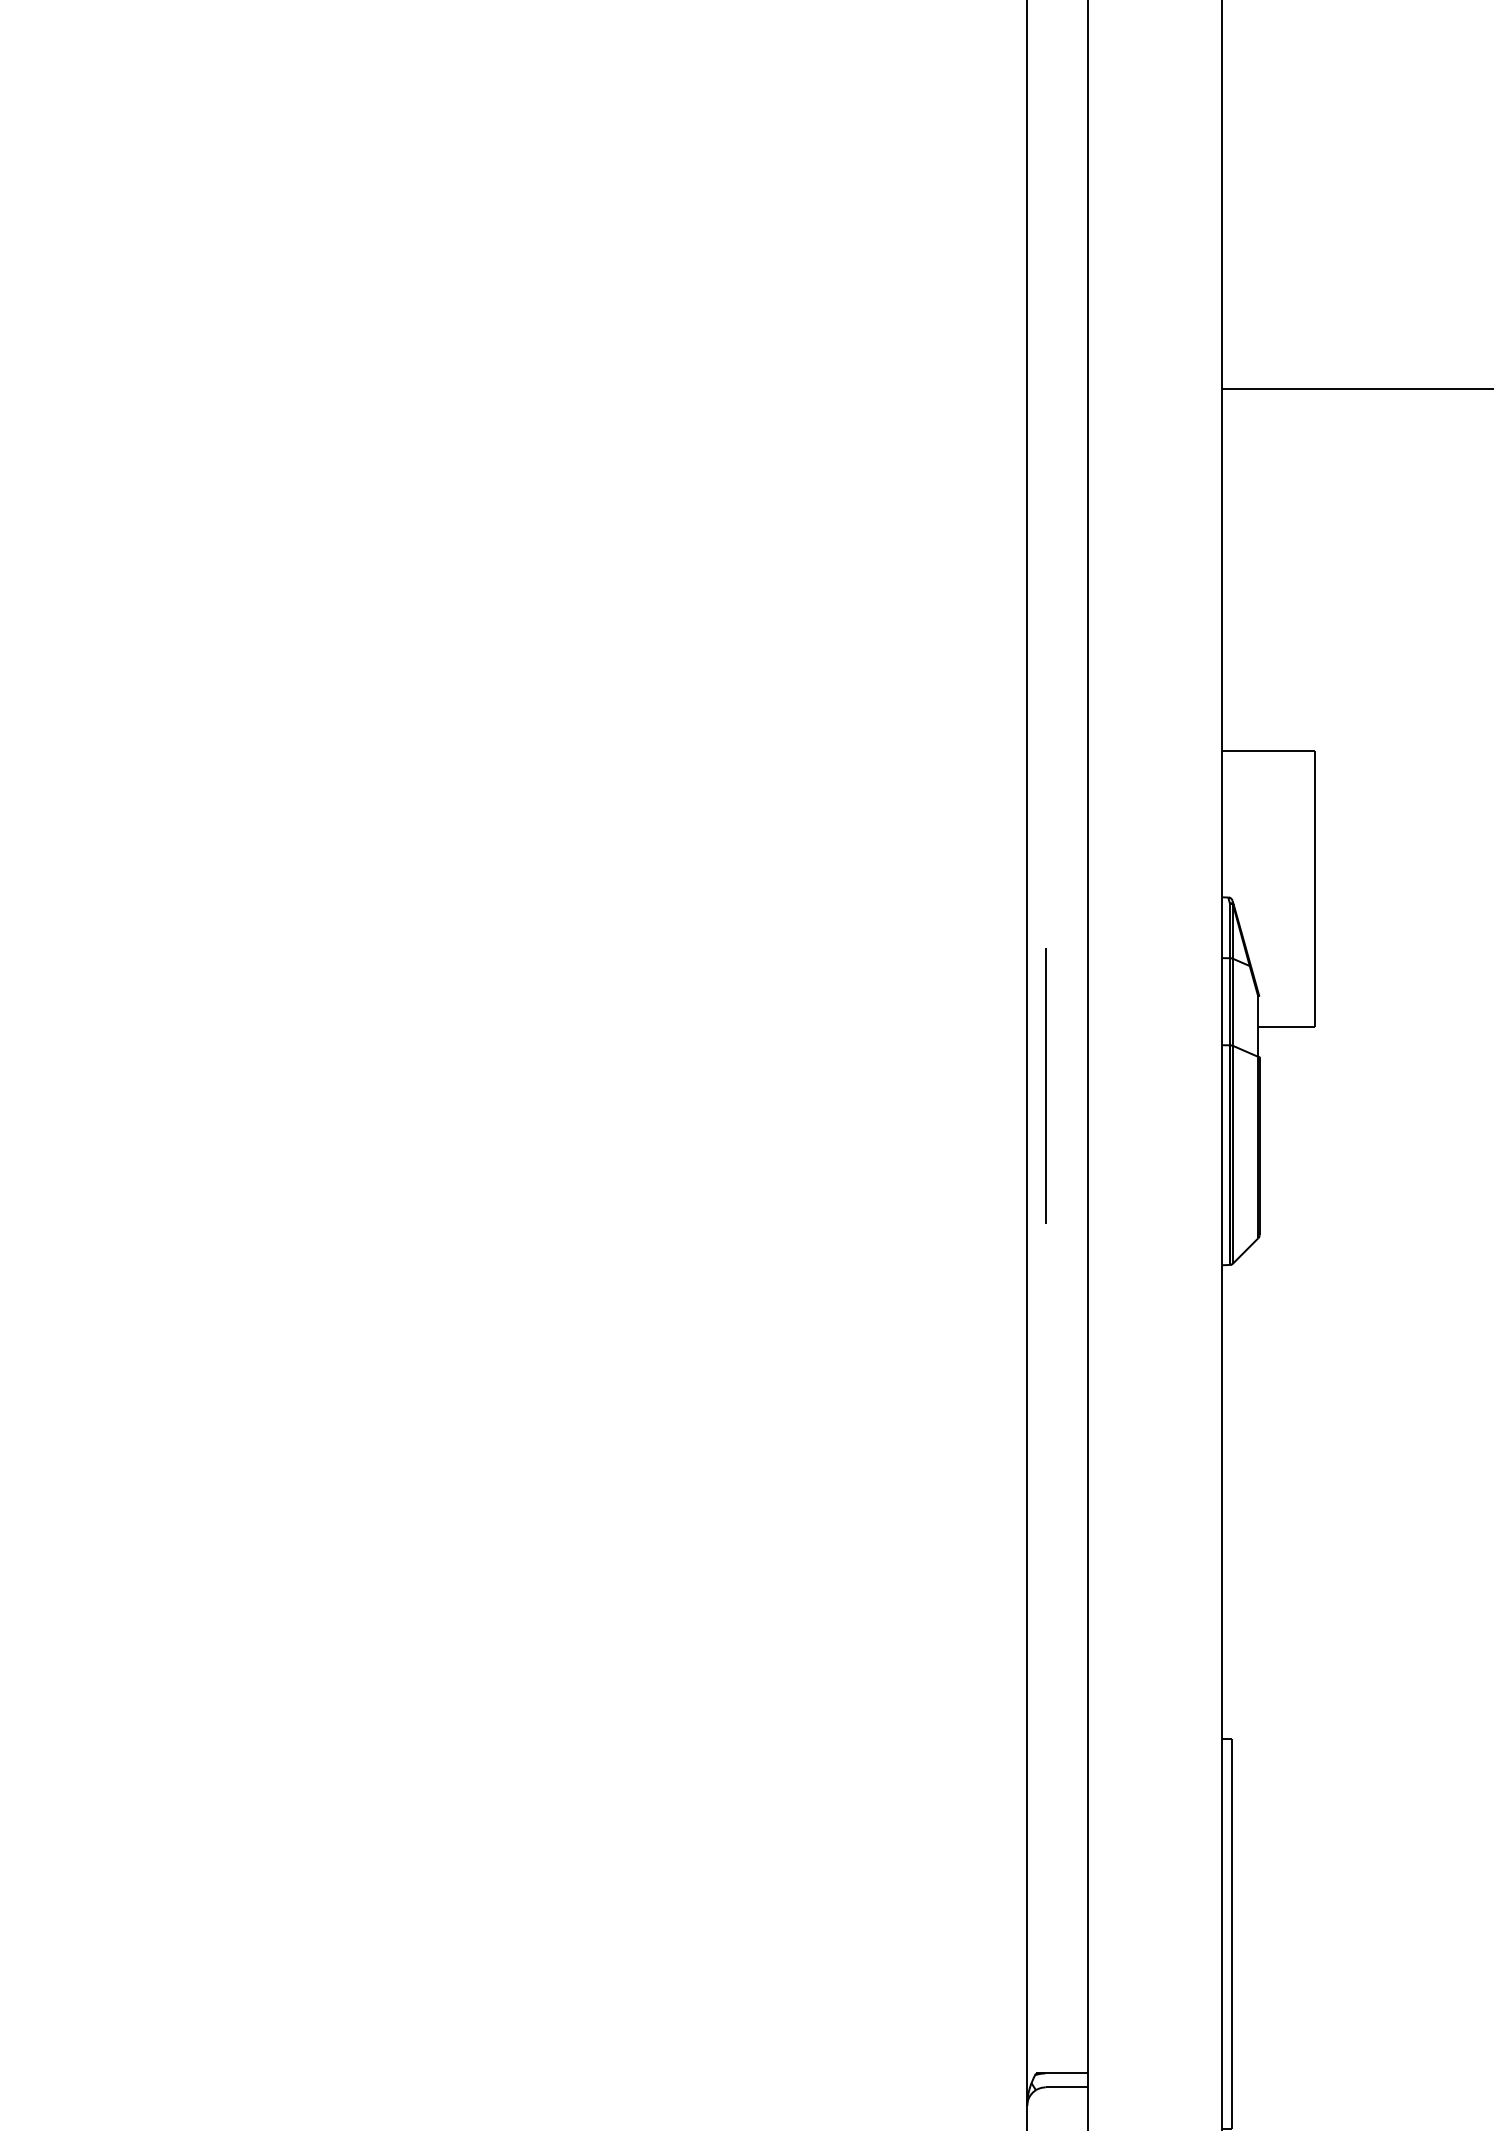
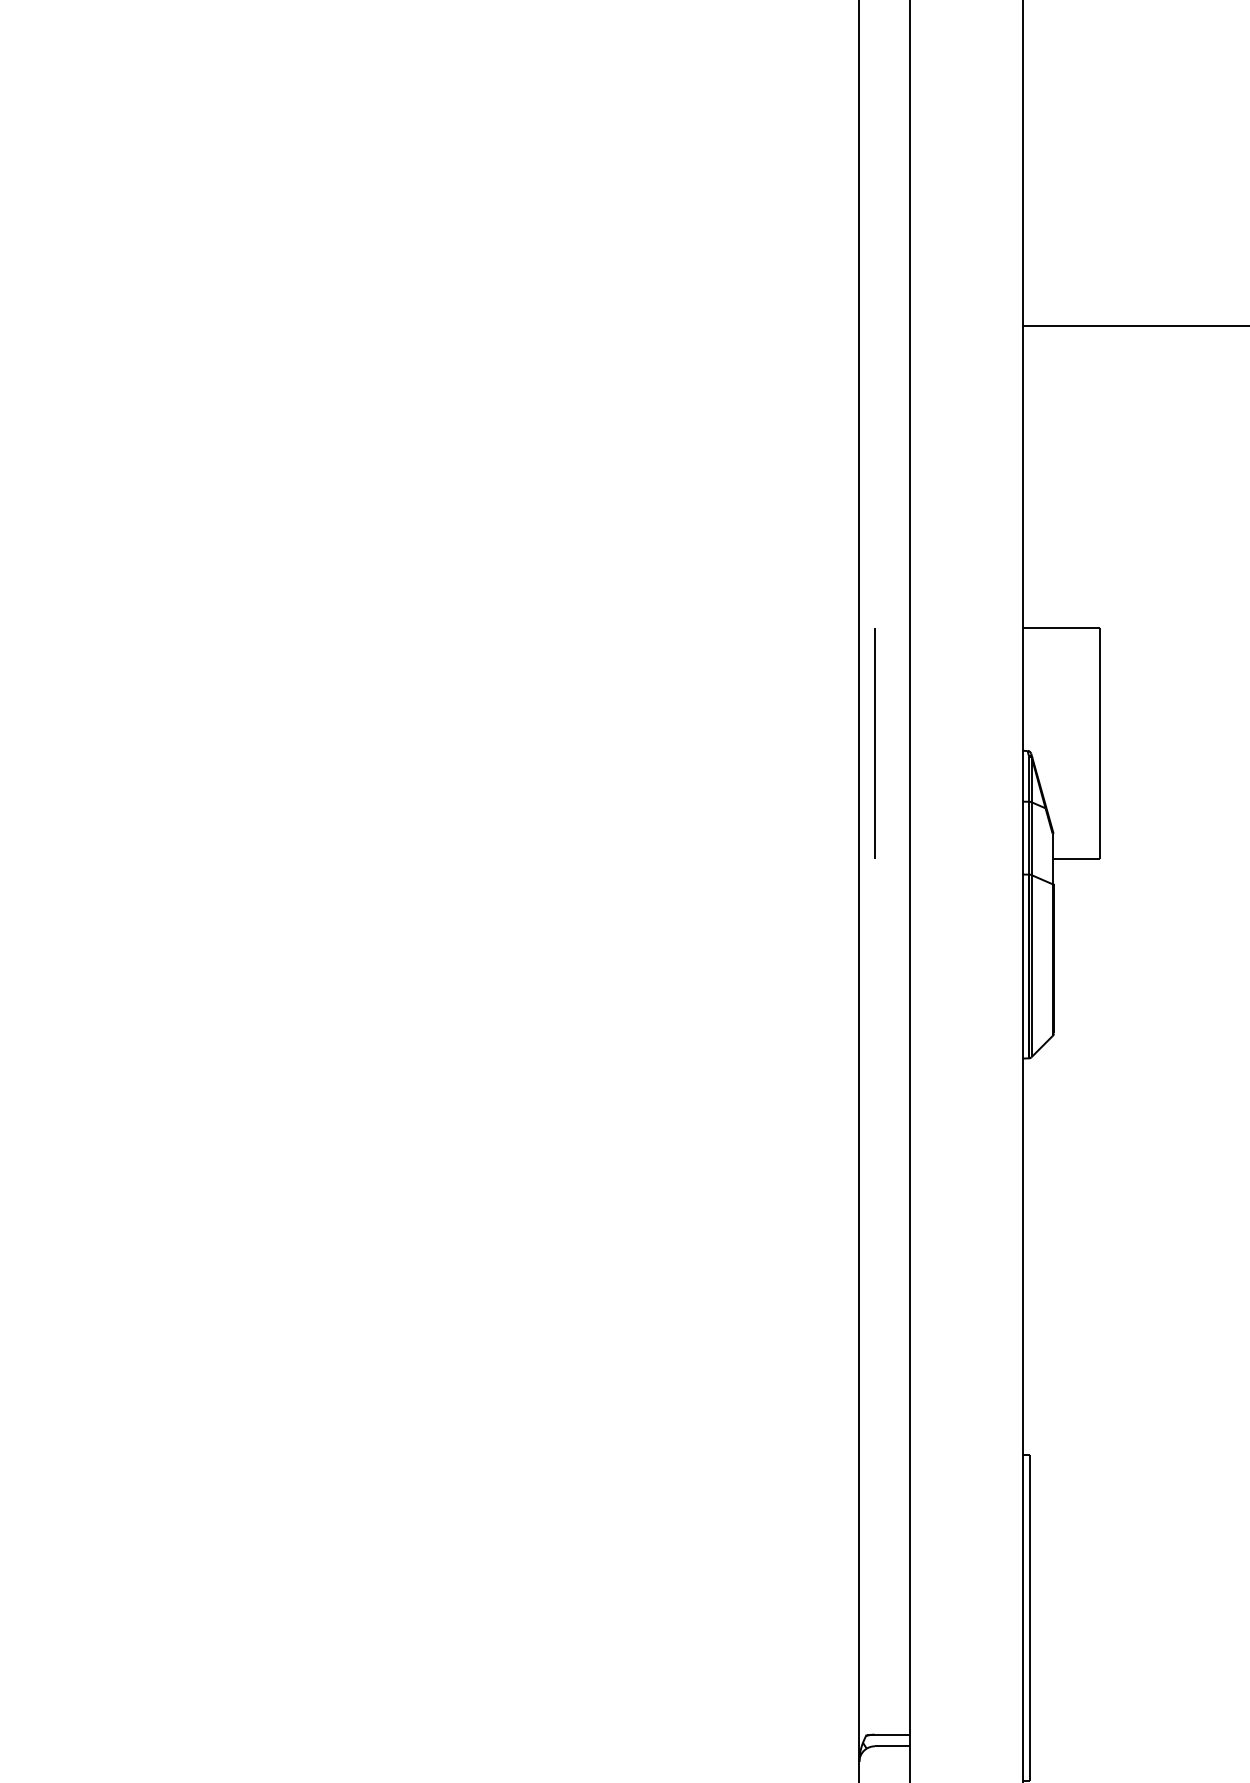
line: (1045, 1085) -> (874, 743), moved

